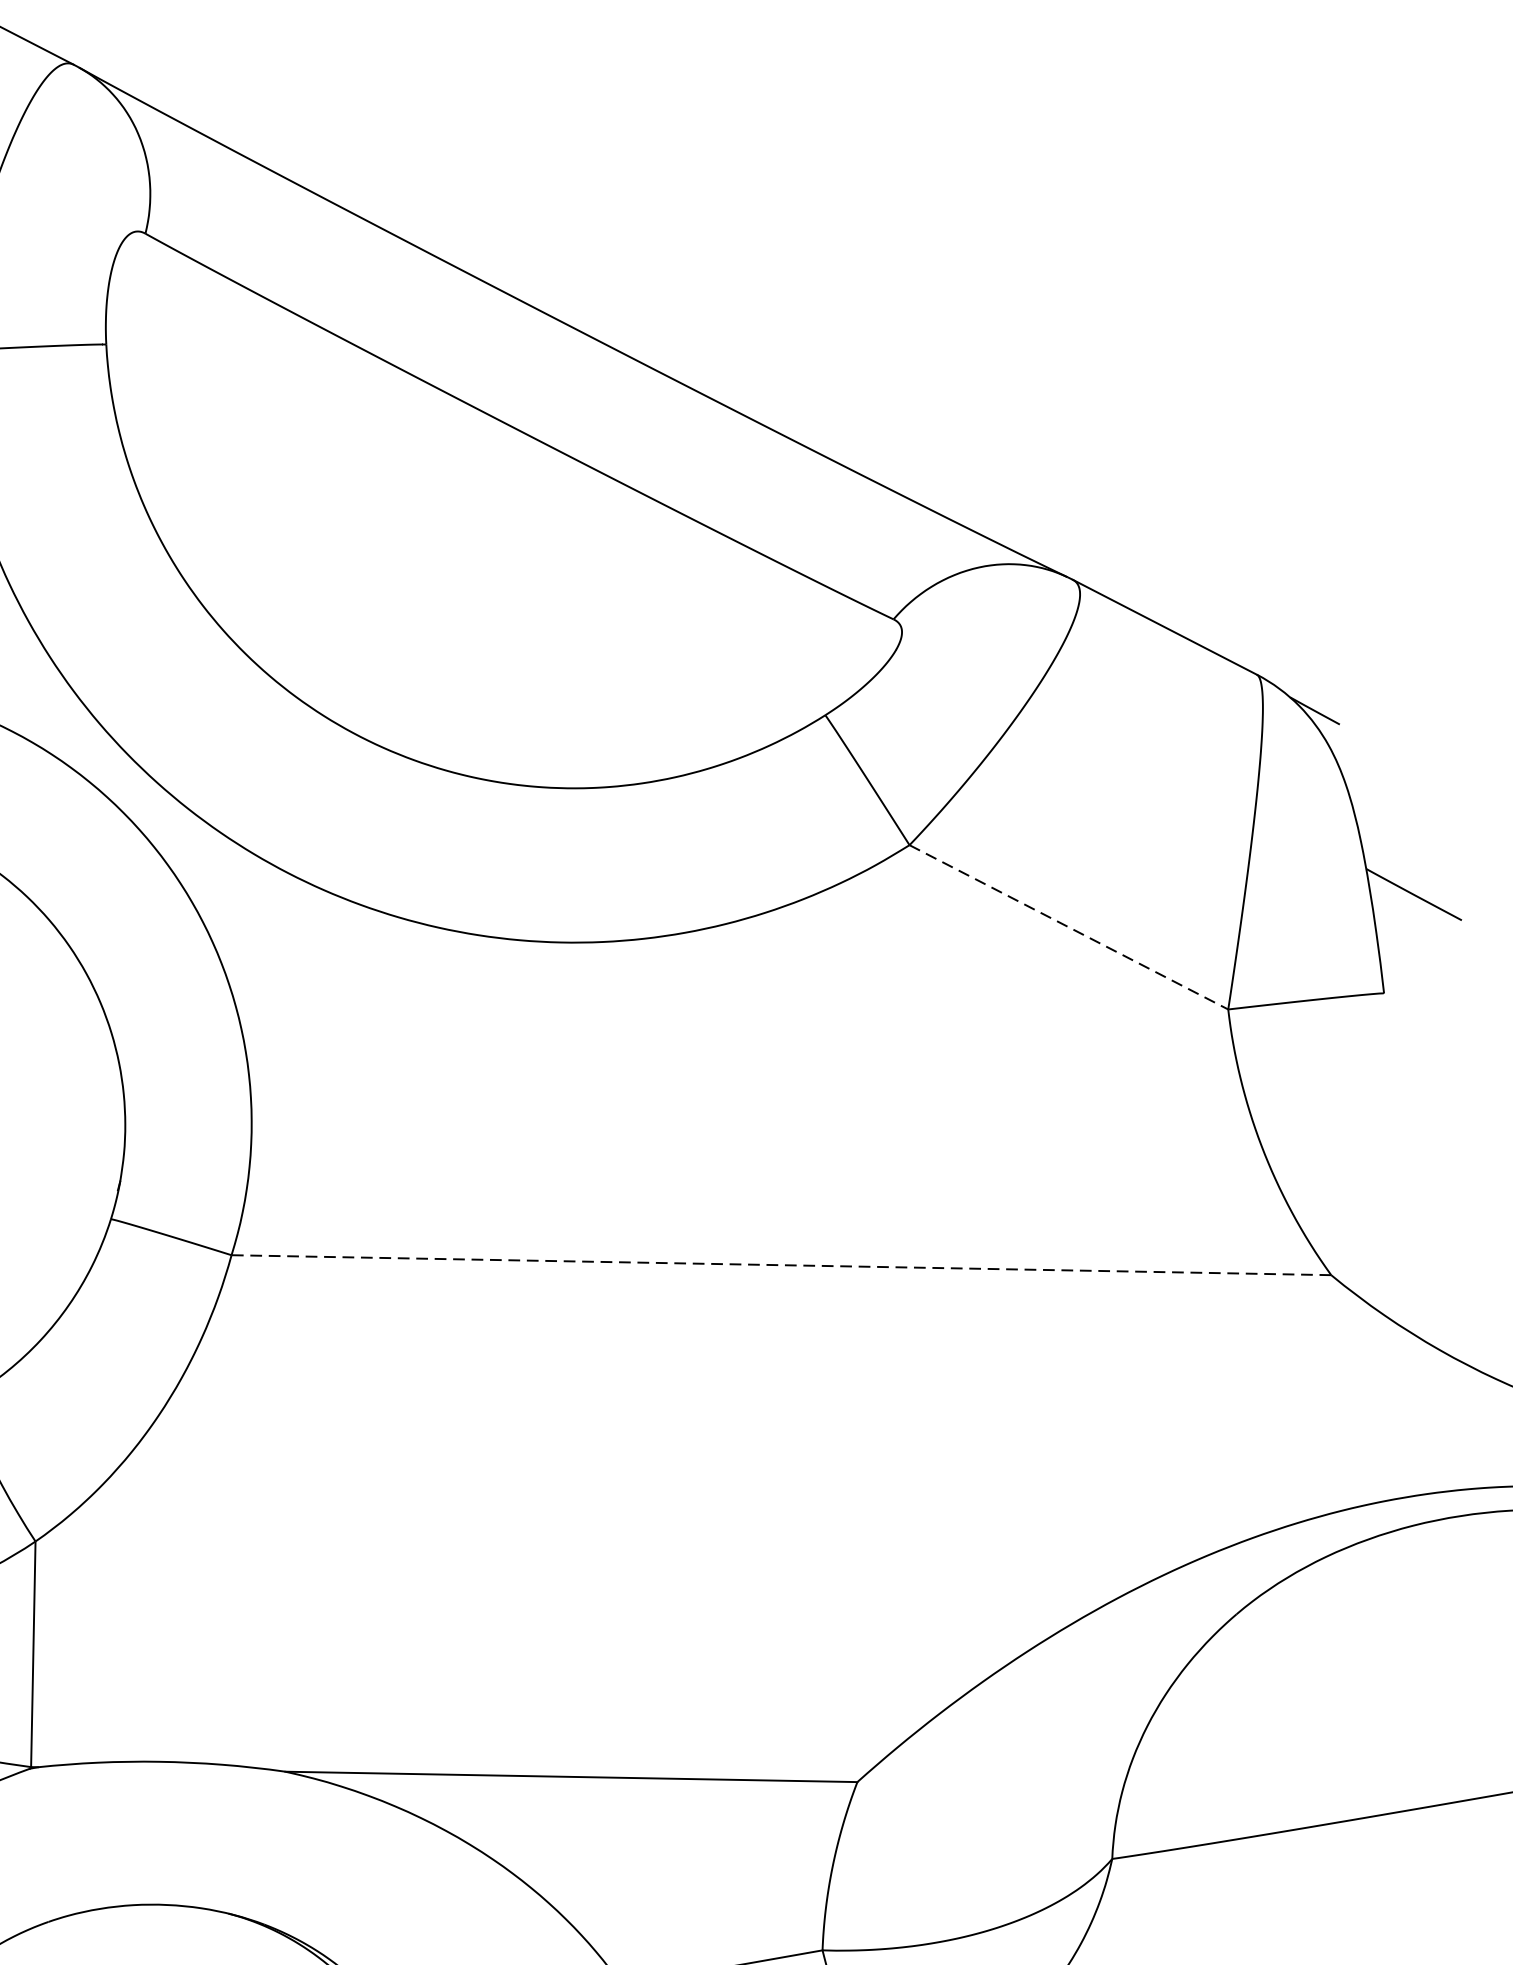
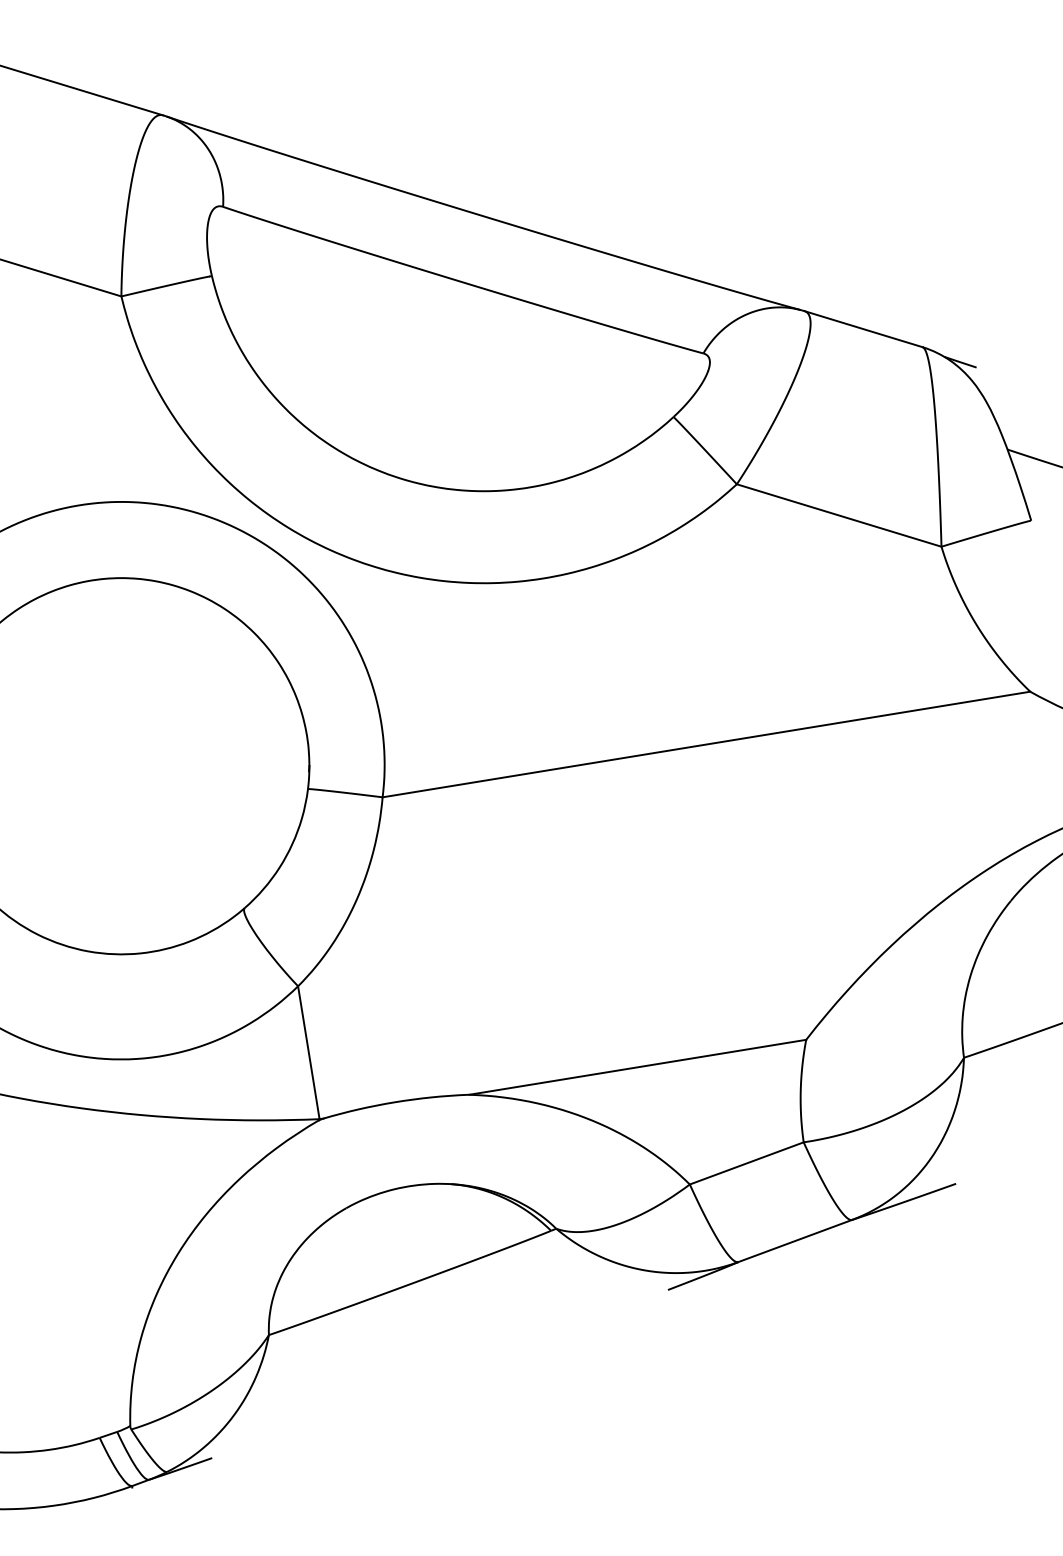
line: (1069, 927) -> (839, 515), dashed -> solid
line: (779, 1264) -> (705, 744), dashed -> solid

